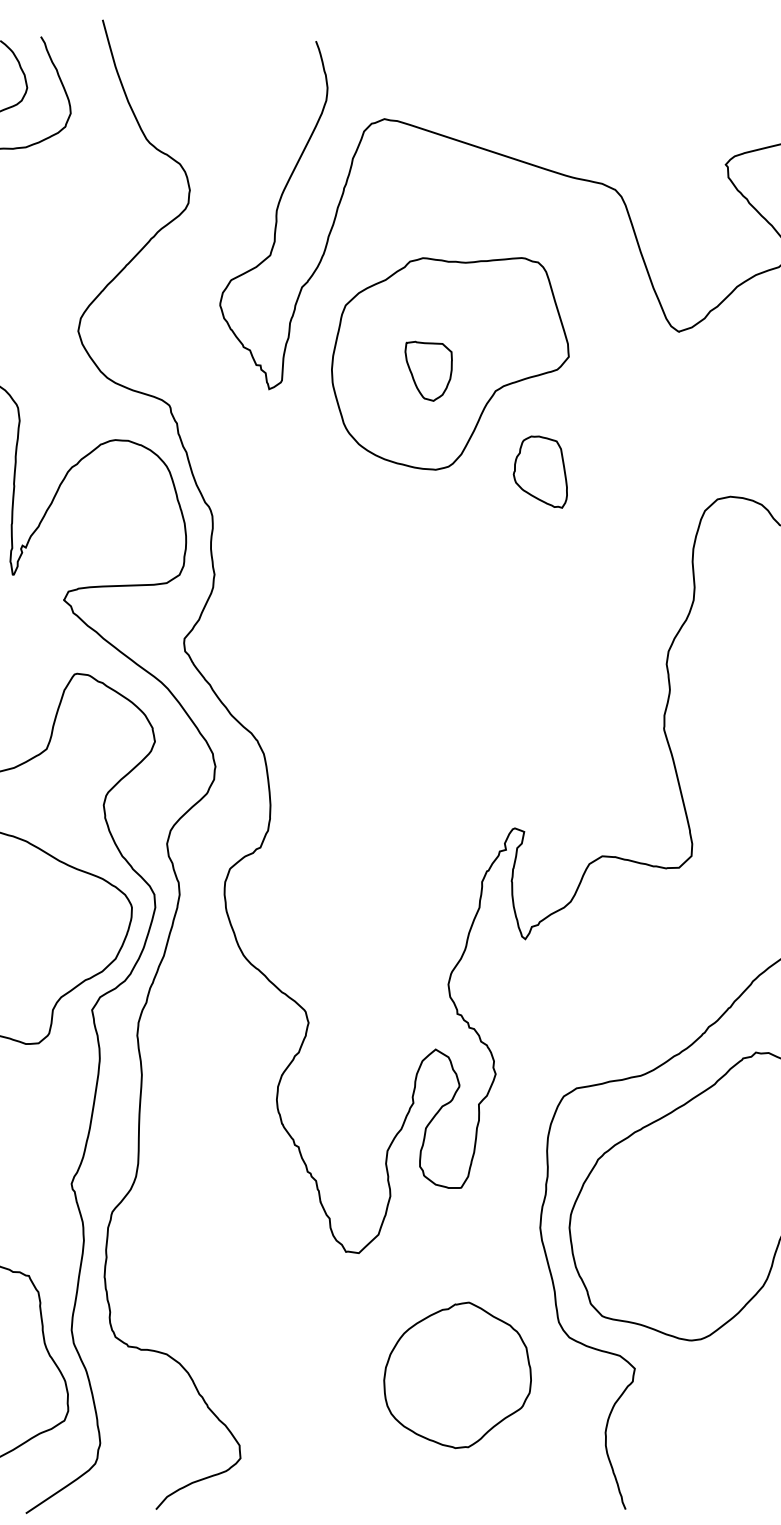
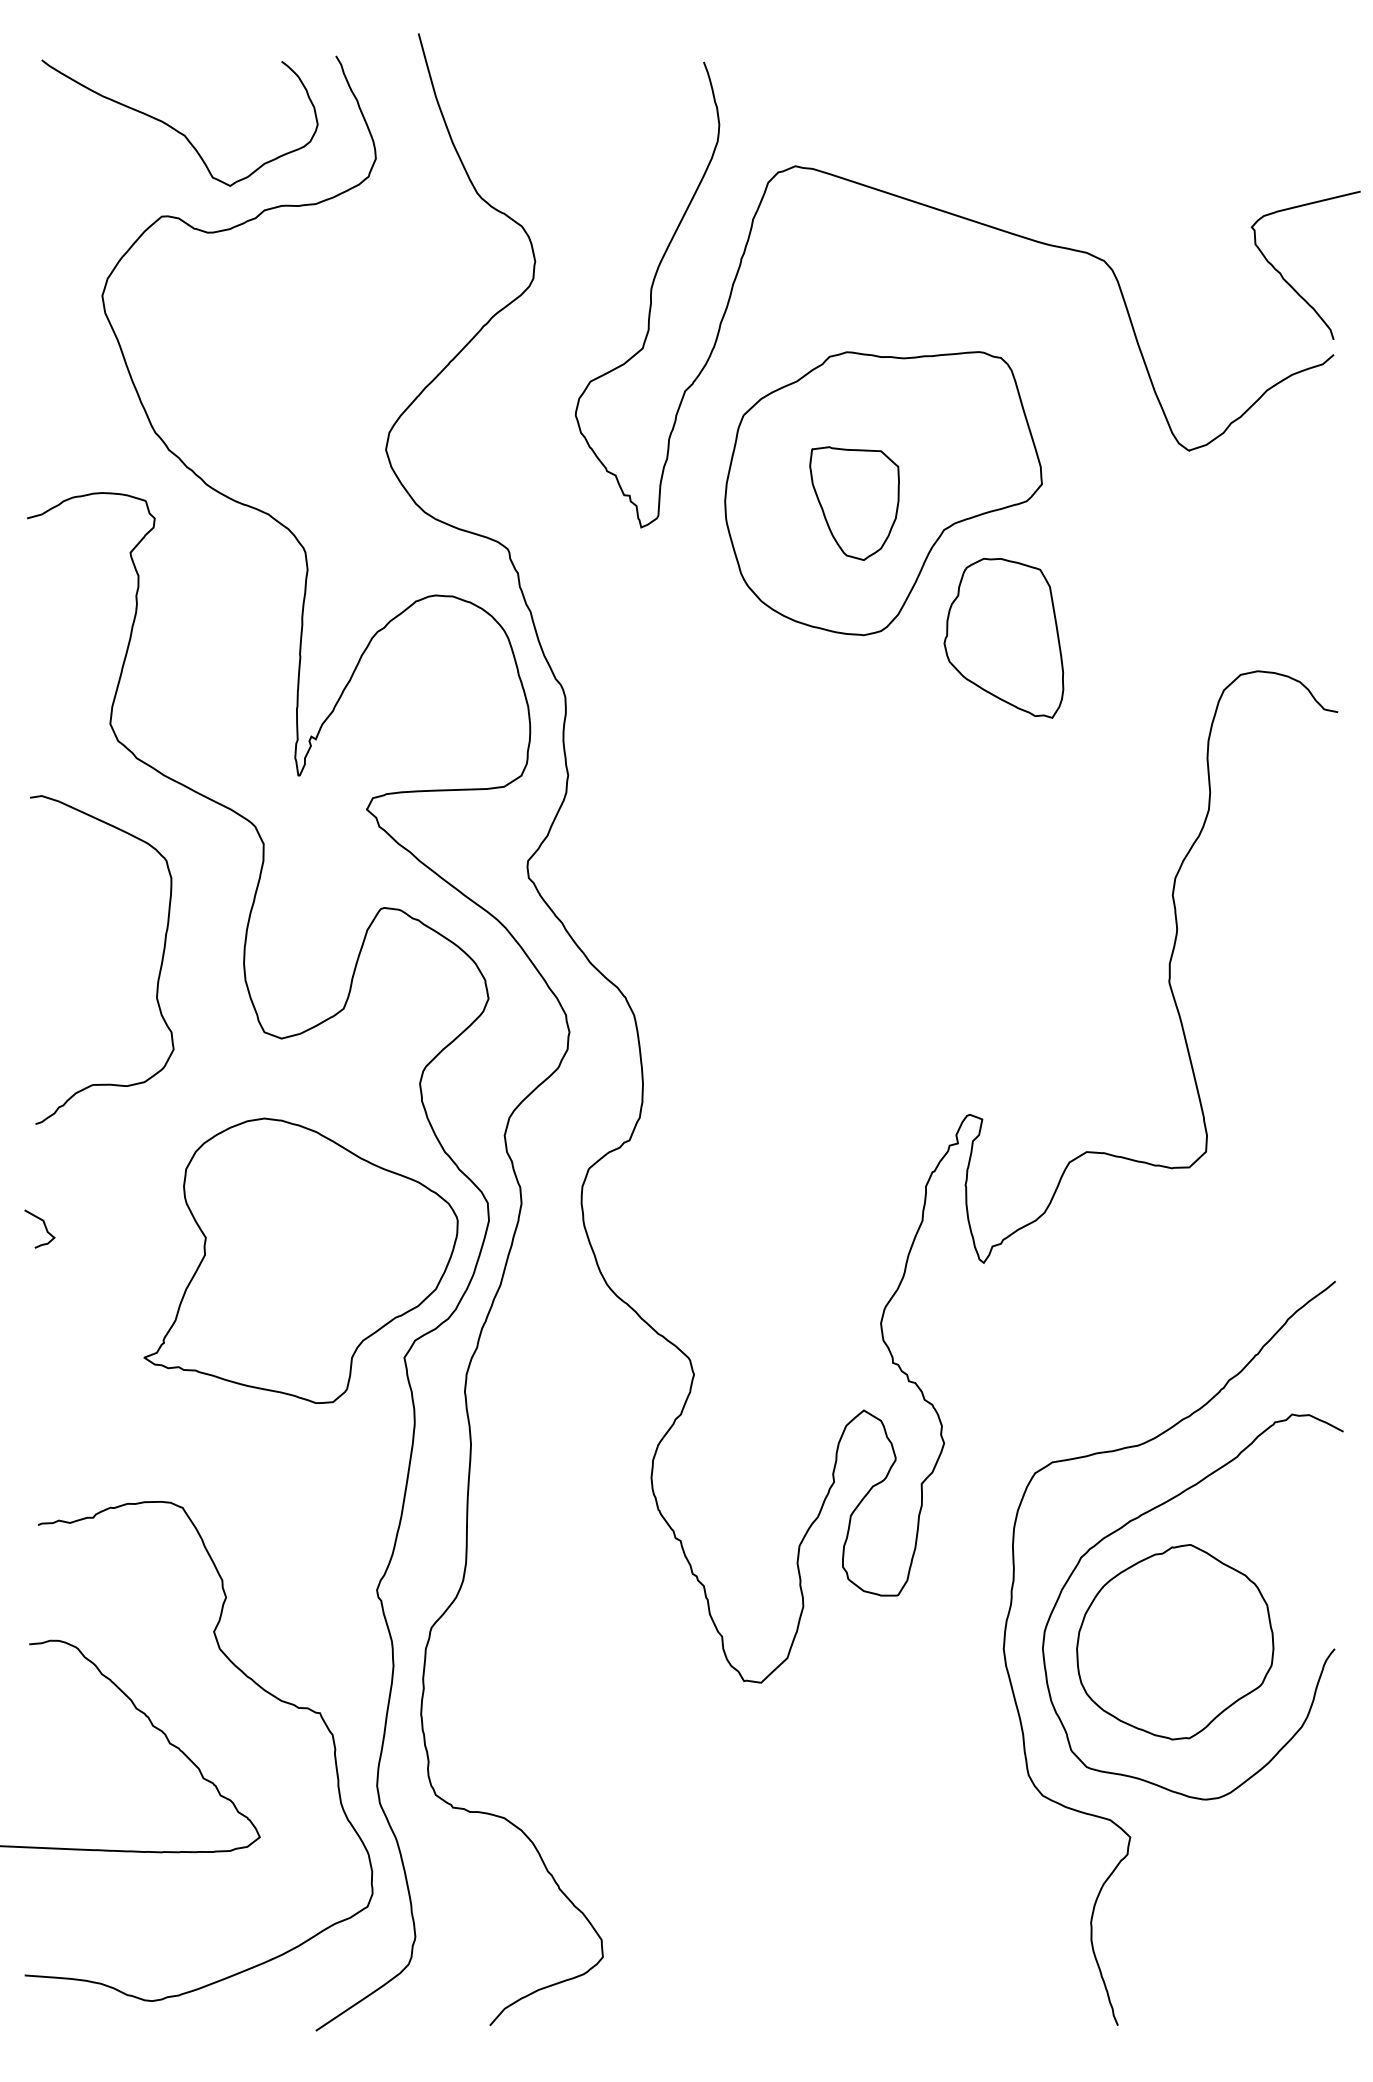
part: (428, 371) -> (854, 503), size x1.43
part: (540, 472) -> (1003, 638), size x1.67
part: (457, 1375) -> (1175, 1642), moved

